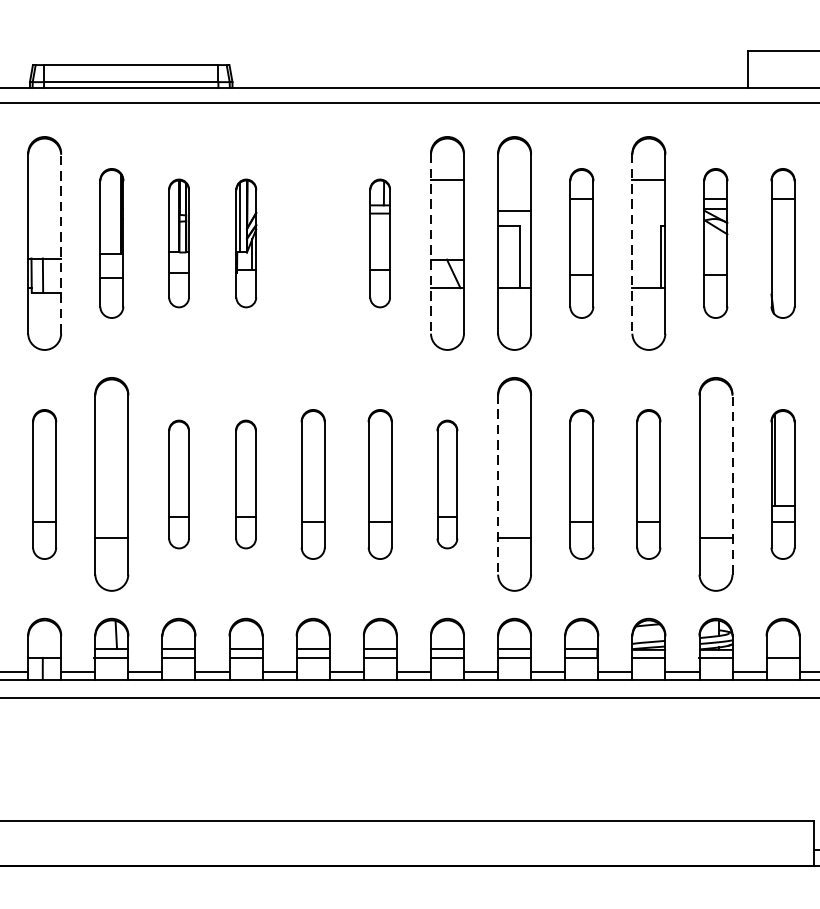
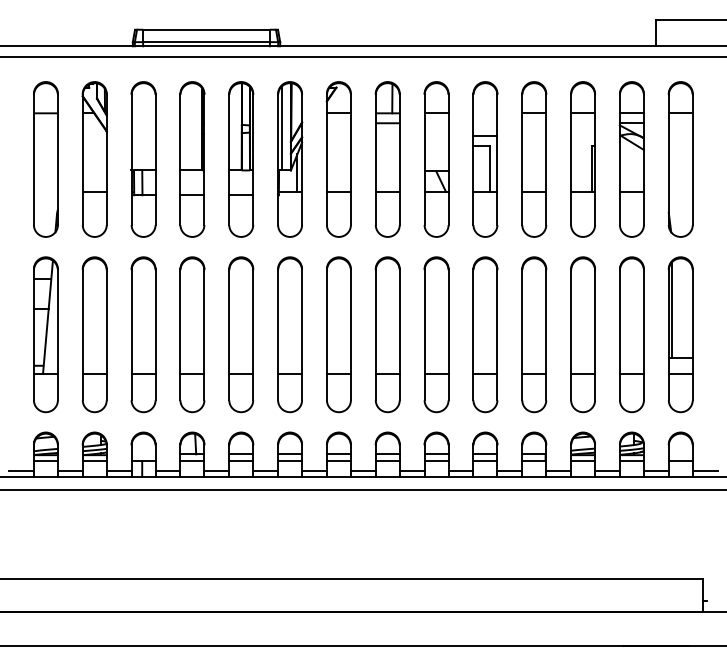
line: (61, 243) -> (155, 159), dashed -> solid
part: (111, 243) -> (192, 159), size x1.43
part: (179, 243) -> (241, 159), size x1.67
part: (246, 243) -> (290, 159), size x1.67
part: (312, 243) -> (338, 159), added
part: (379, 243) -> (387, 159), size x1.67
line: (430, 243) -> (424, 159), dashed -> solid
part: (582, 243) -> (534, 159), size x1.43
line: (632, 243) -> (571, 159), dashed -> solid
part: (715, 243) -> (631, 159), size x1.43
part: (782, 243) -> (680, 159), size x1.43
part: (44, 484) -> (143, 334), size x1.43
part: (179, 484) -> (241, 334), size x1.67
part: (245, 484) -> (289, 334), size x1.67
part: (312, 484) -> (338, 334), size x1.43
part: (379, 484) -> (387, 334), size x1.43
part: (447, 484) -> (436, 334), size x1.67
line: (498, 484) -> (473, 334), dashed -> solid
part: (582, 484) -> (534, 334), size x1.43
part: (648, 484) -> (582, 334), size x1.43
line: (731, 484) -> (643, 334), dashed -> solid
part: (782, 484) -> (680, 334), size x1.43

